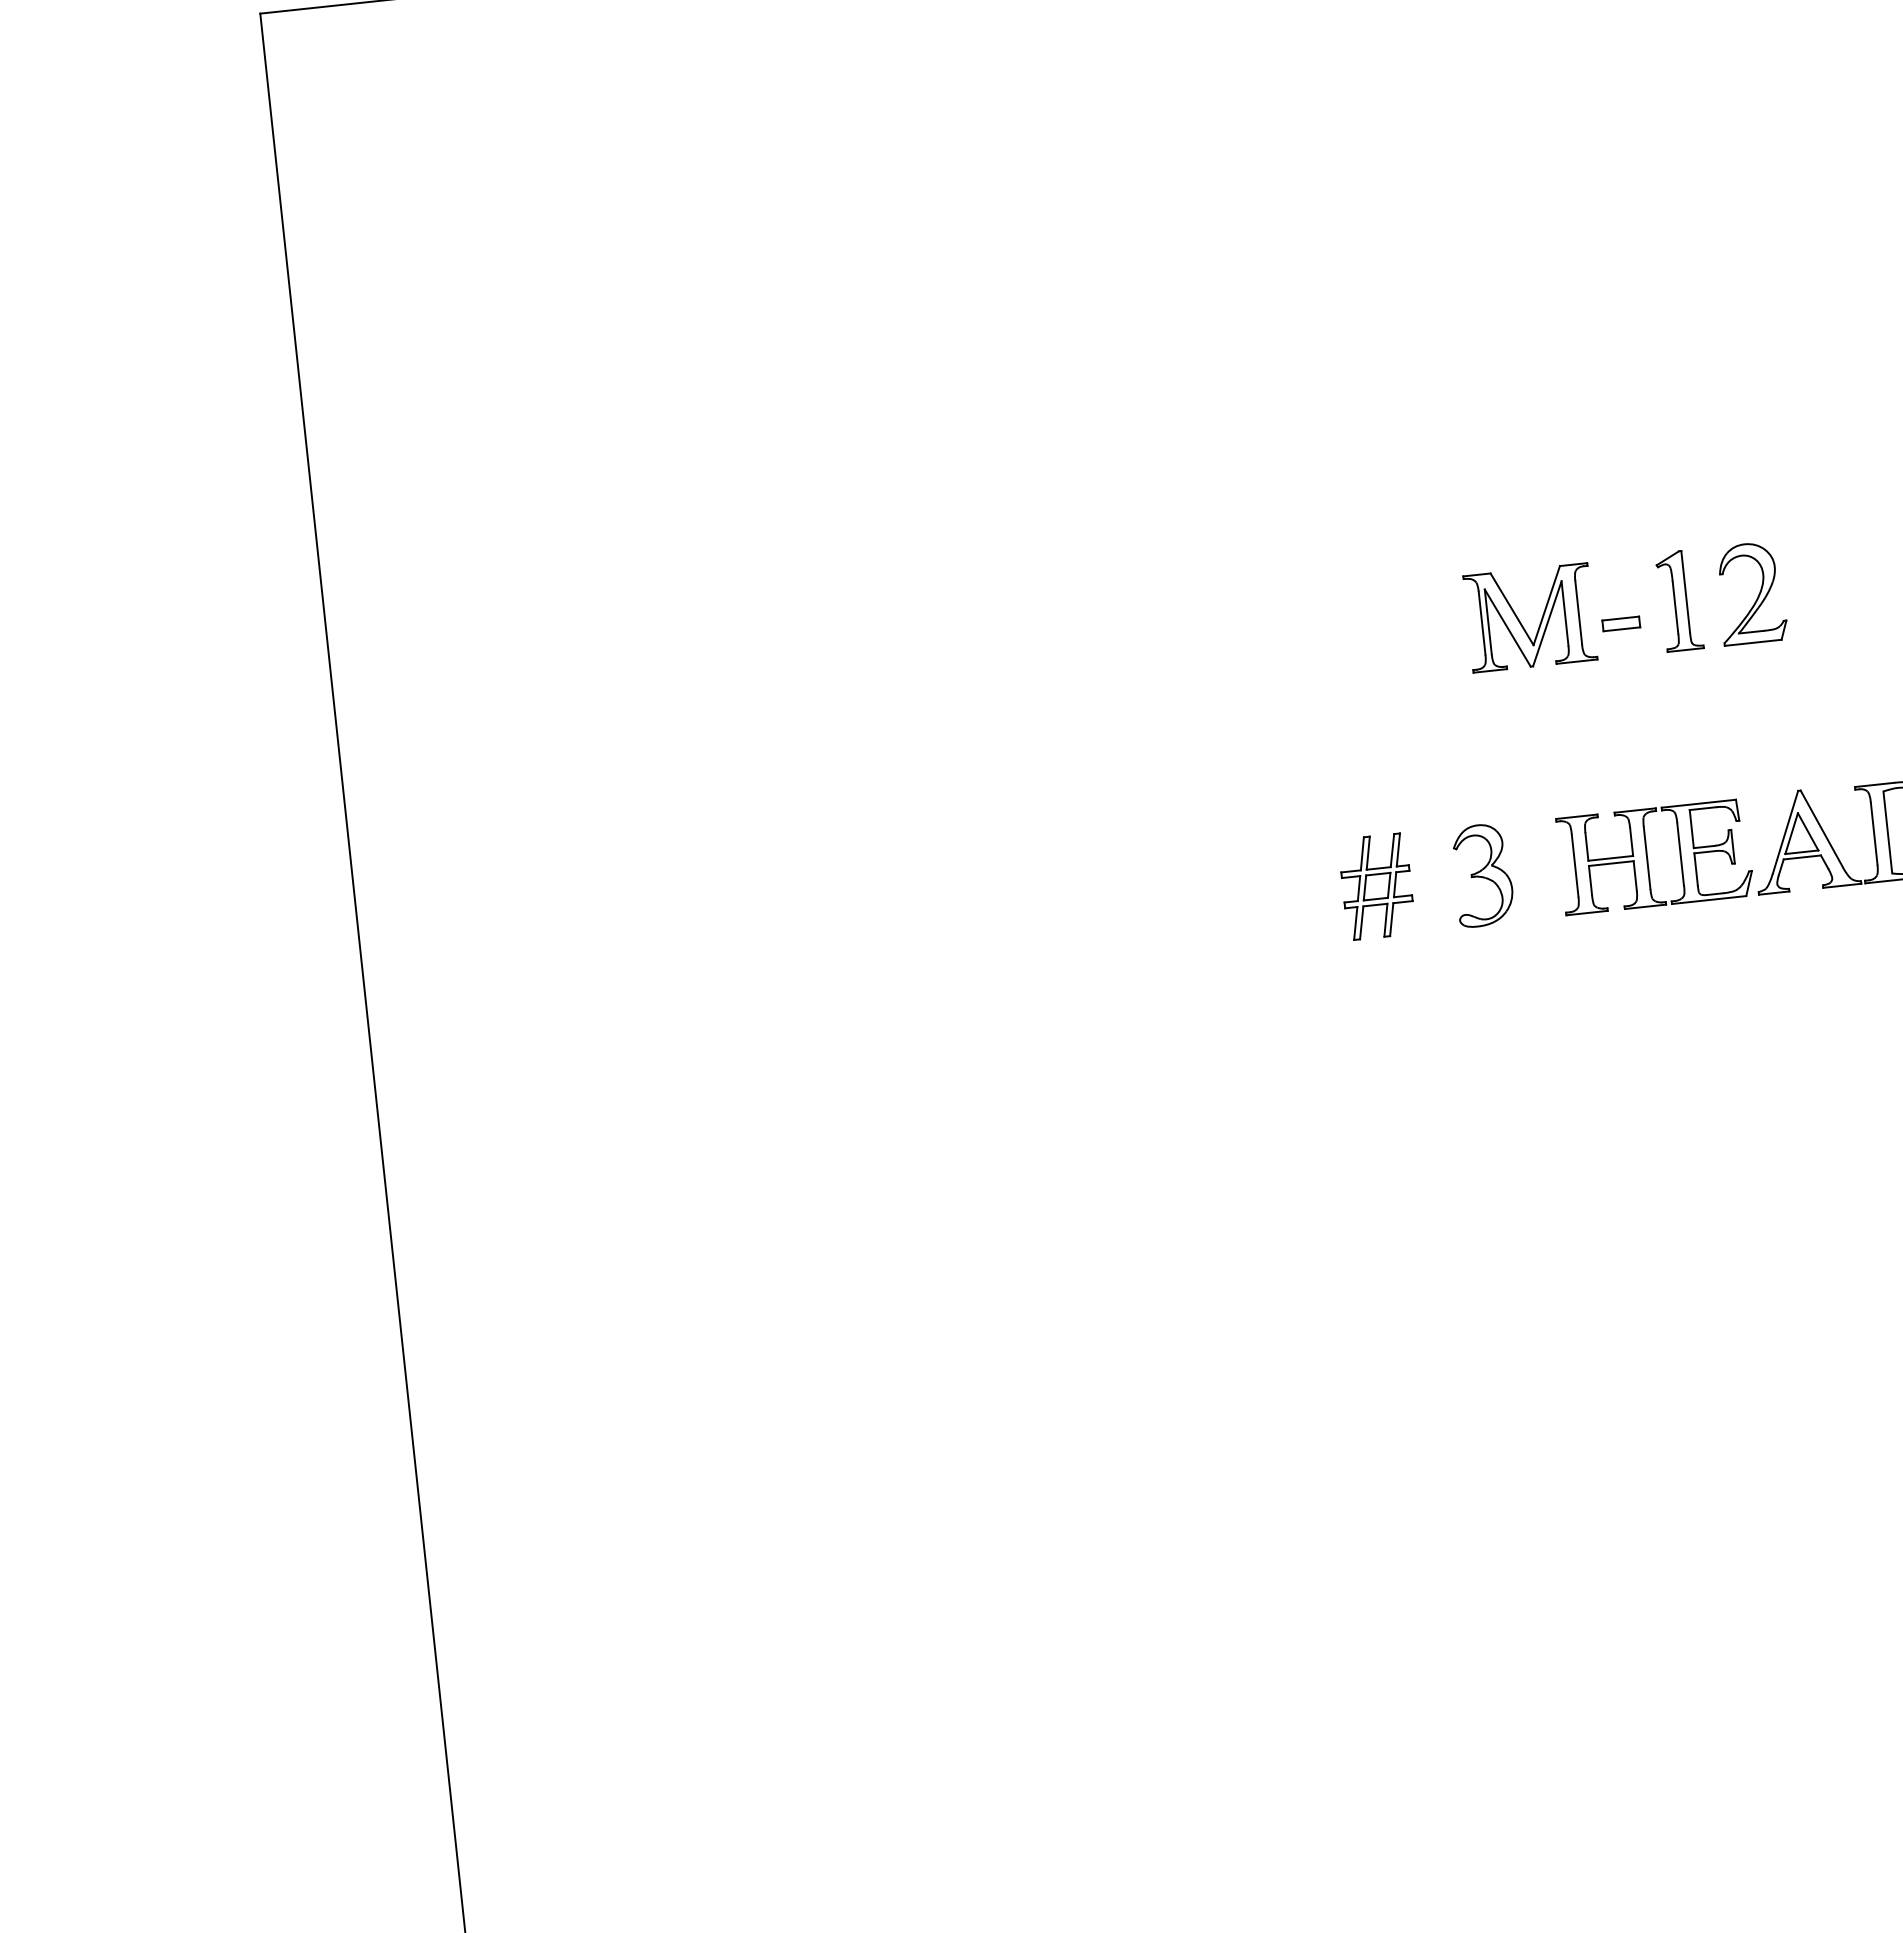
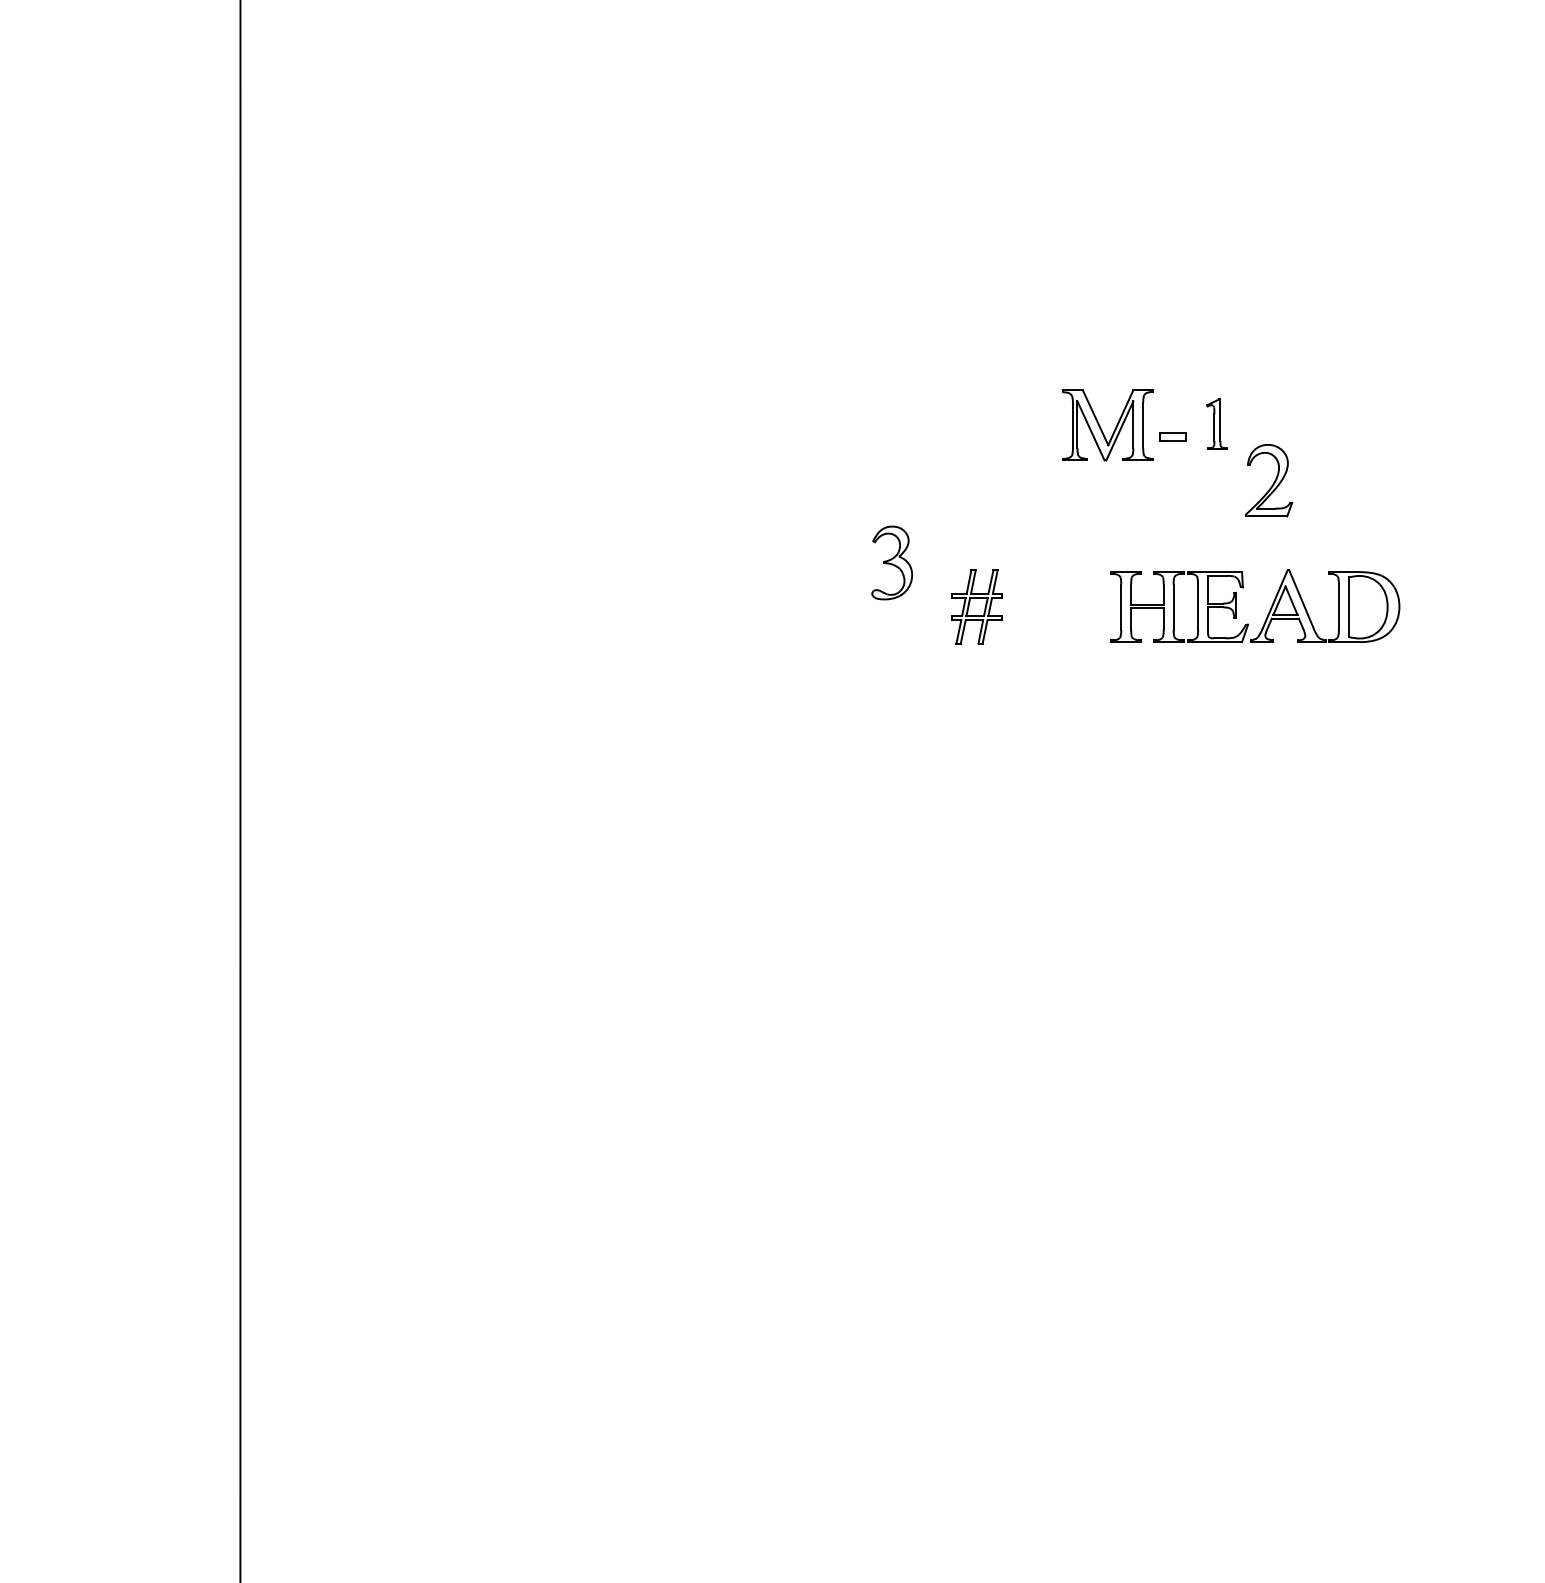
part: (1751, 593) -> (1269, 480), moved
part: (1679, 599) -> (1216, 423), size x0.7
part: (1481, 874) -> (891, 562), moved

